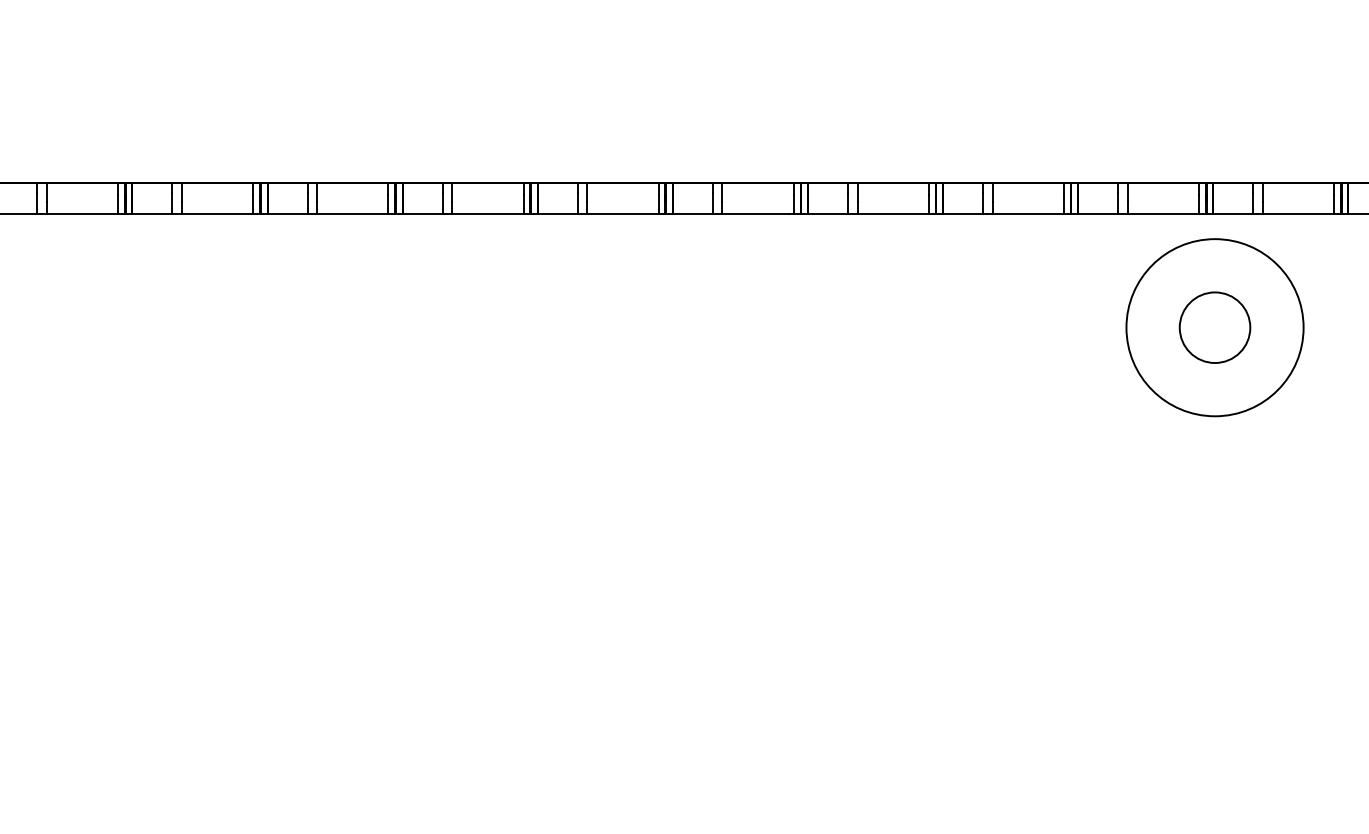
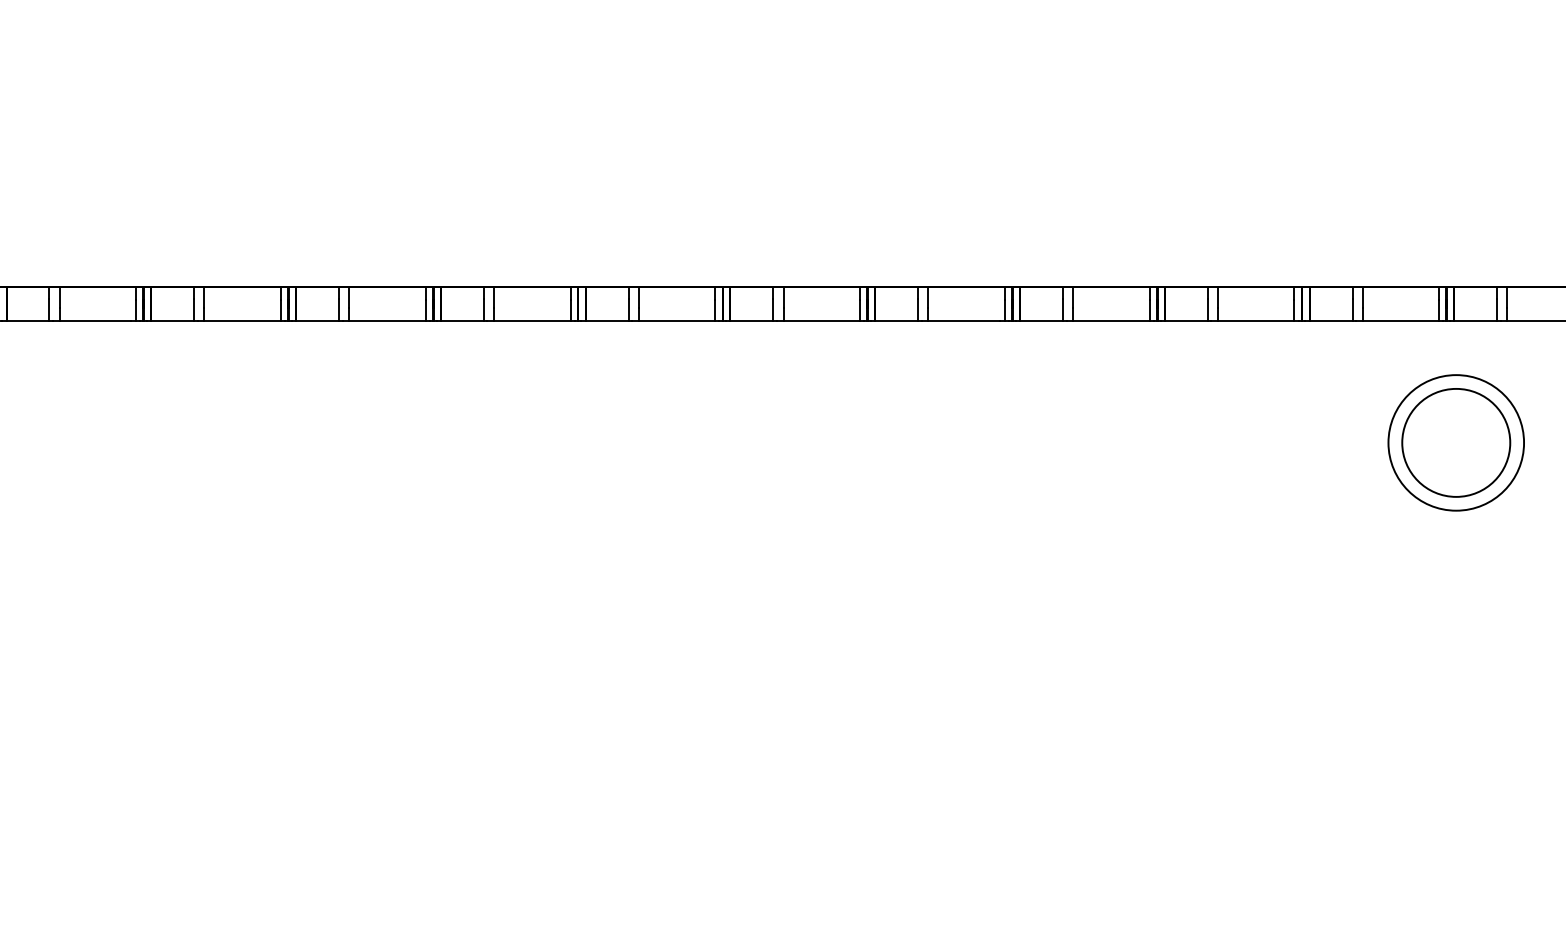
circle: (1215, 327) -> (1456, 442), size x0.71
circle: (1215, 327) -> (1456, 442), size x1.43

